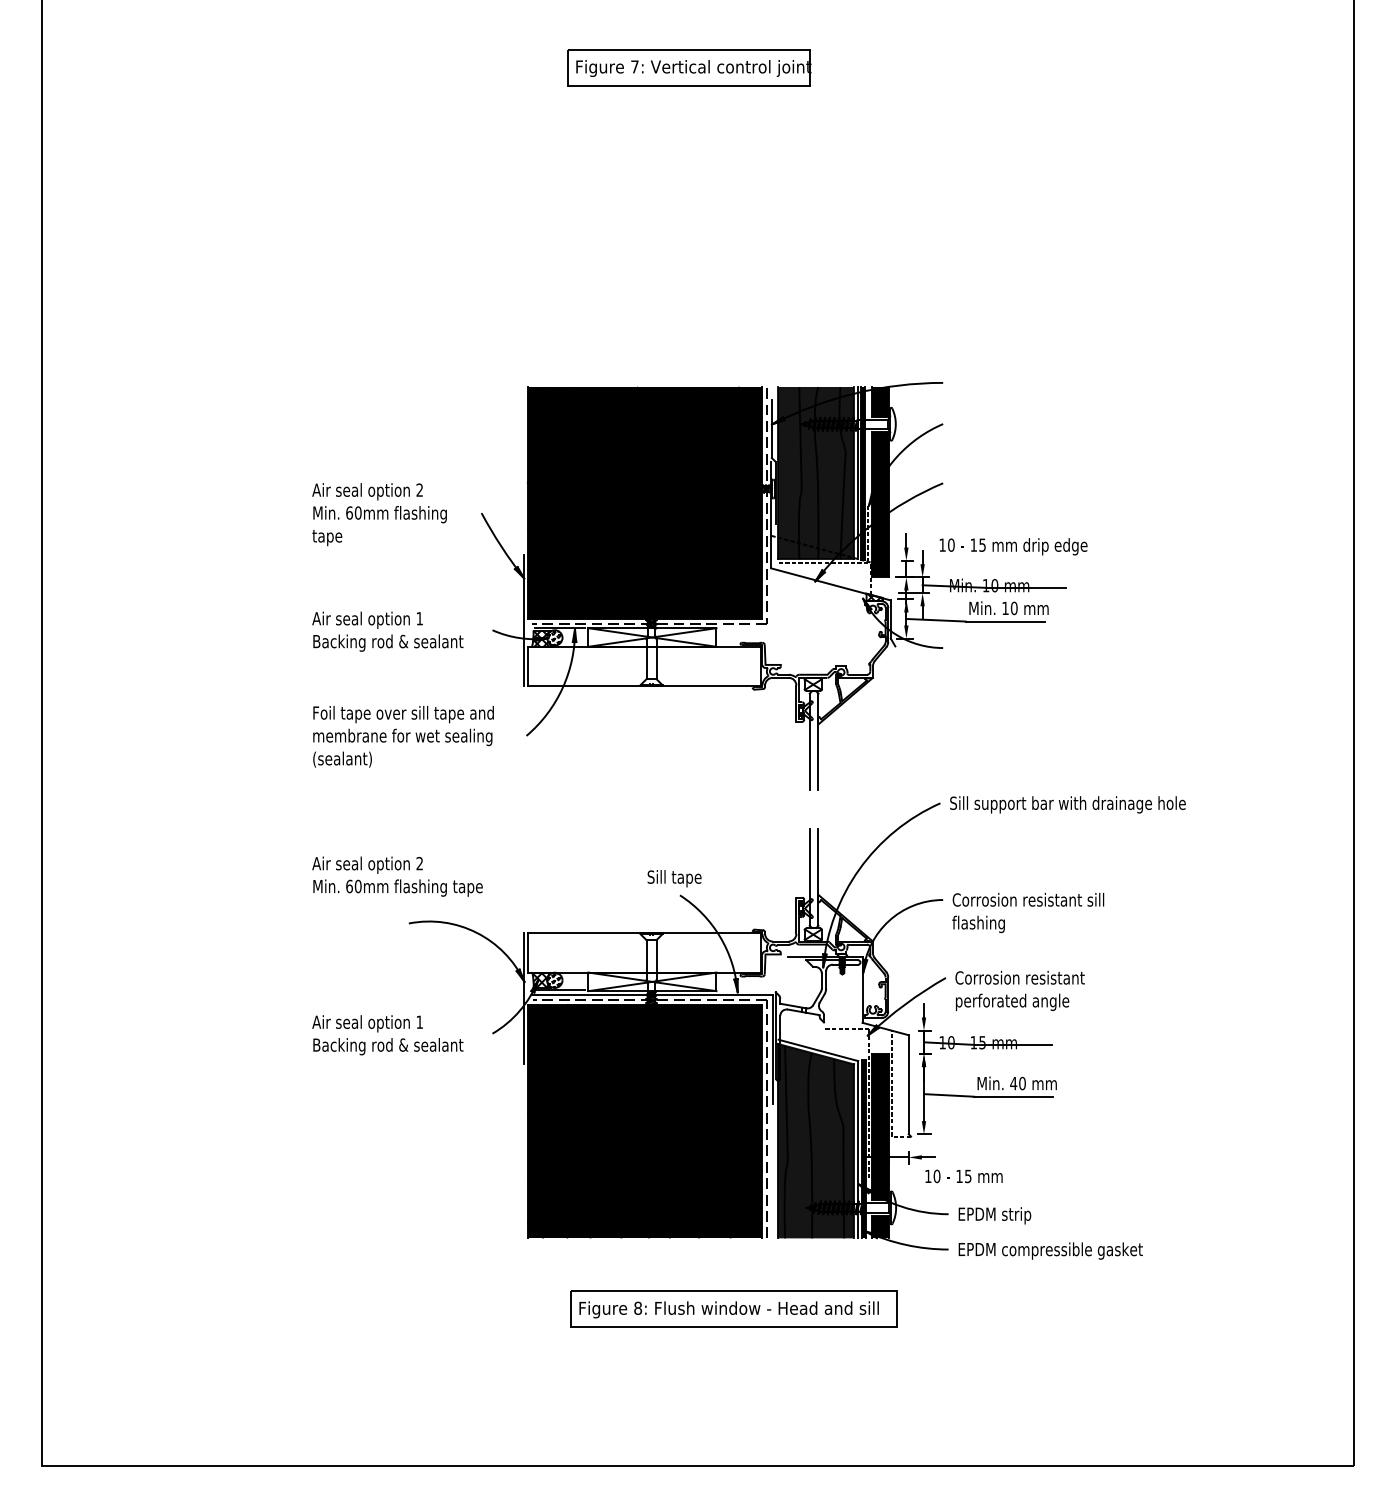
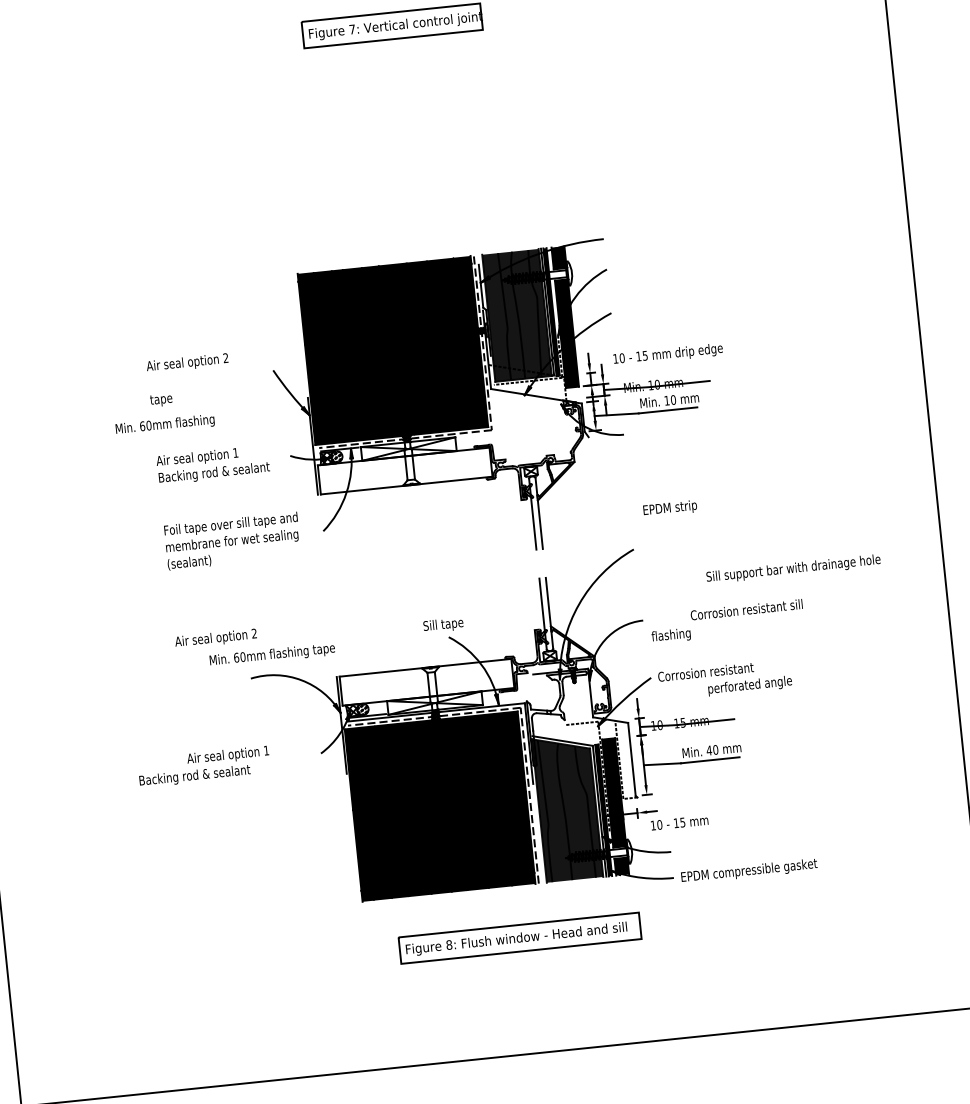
text: (379, 514) -> (164, 425), moved
text: (1067, 804) -> (793, 568), moved
text: (397, 887) -> (272, 654), moved
text: (1028, 899) -> (746, 609), moved
text: (1012, 1002) -> (750, 685), moved
text: (388, 1046) -> (195, 776), moved
text: (994, 1215) -> (669, 508), moved

